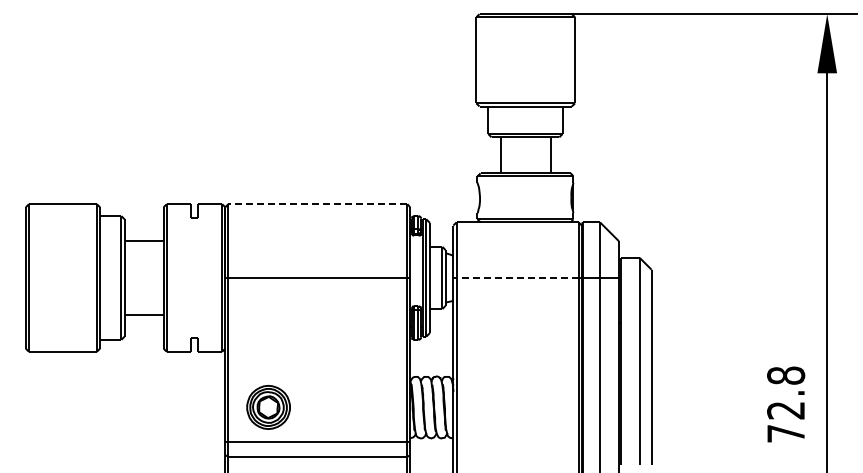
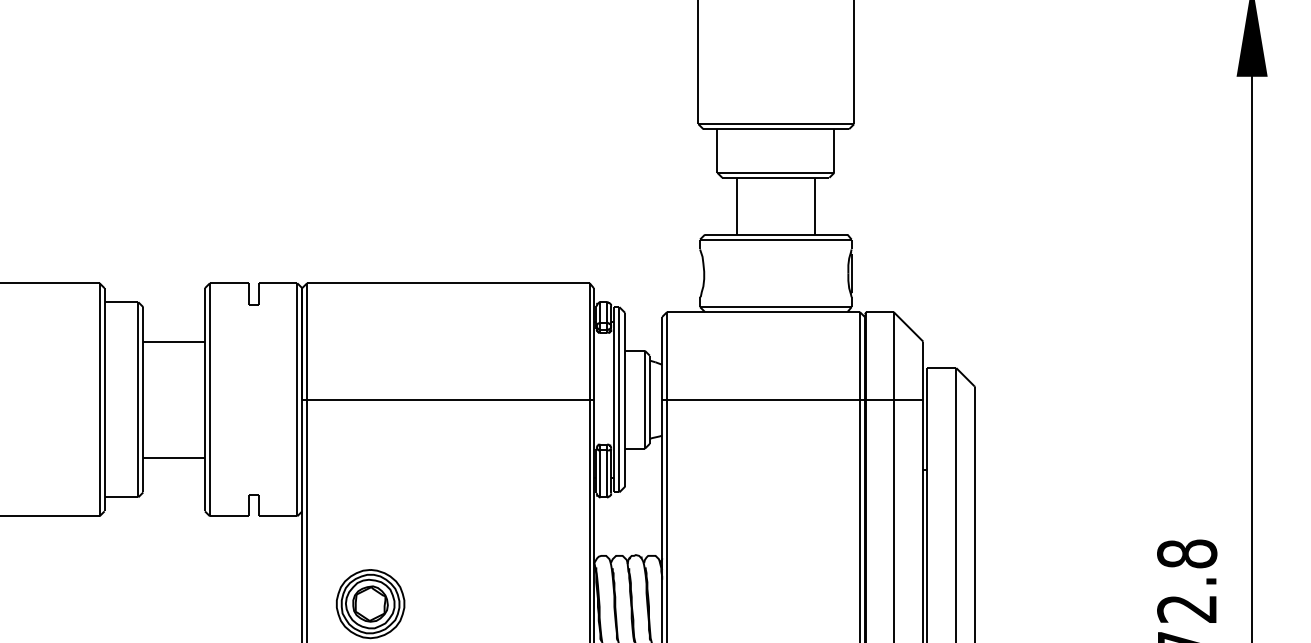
line: (317, 204) -> (447, 283), dashed -> solid
line: (517, 278) -> (763, 400), dashed -> solid

